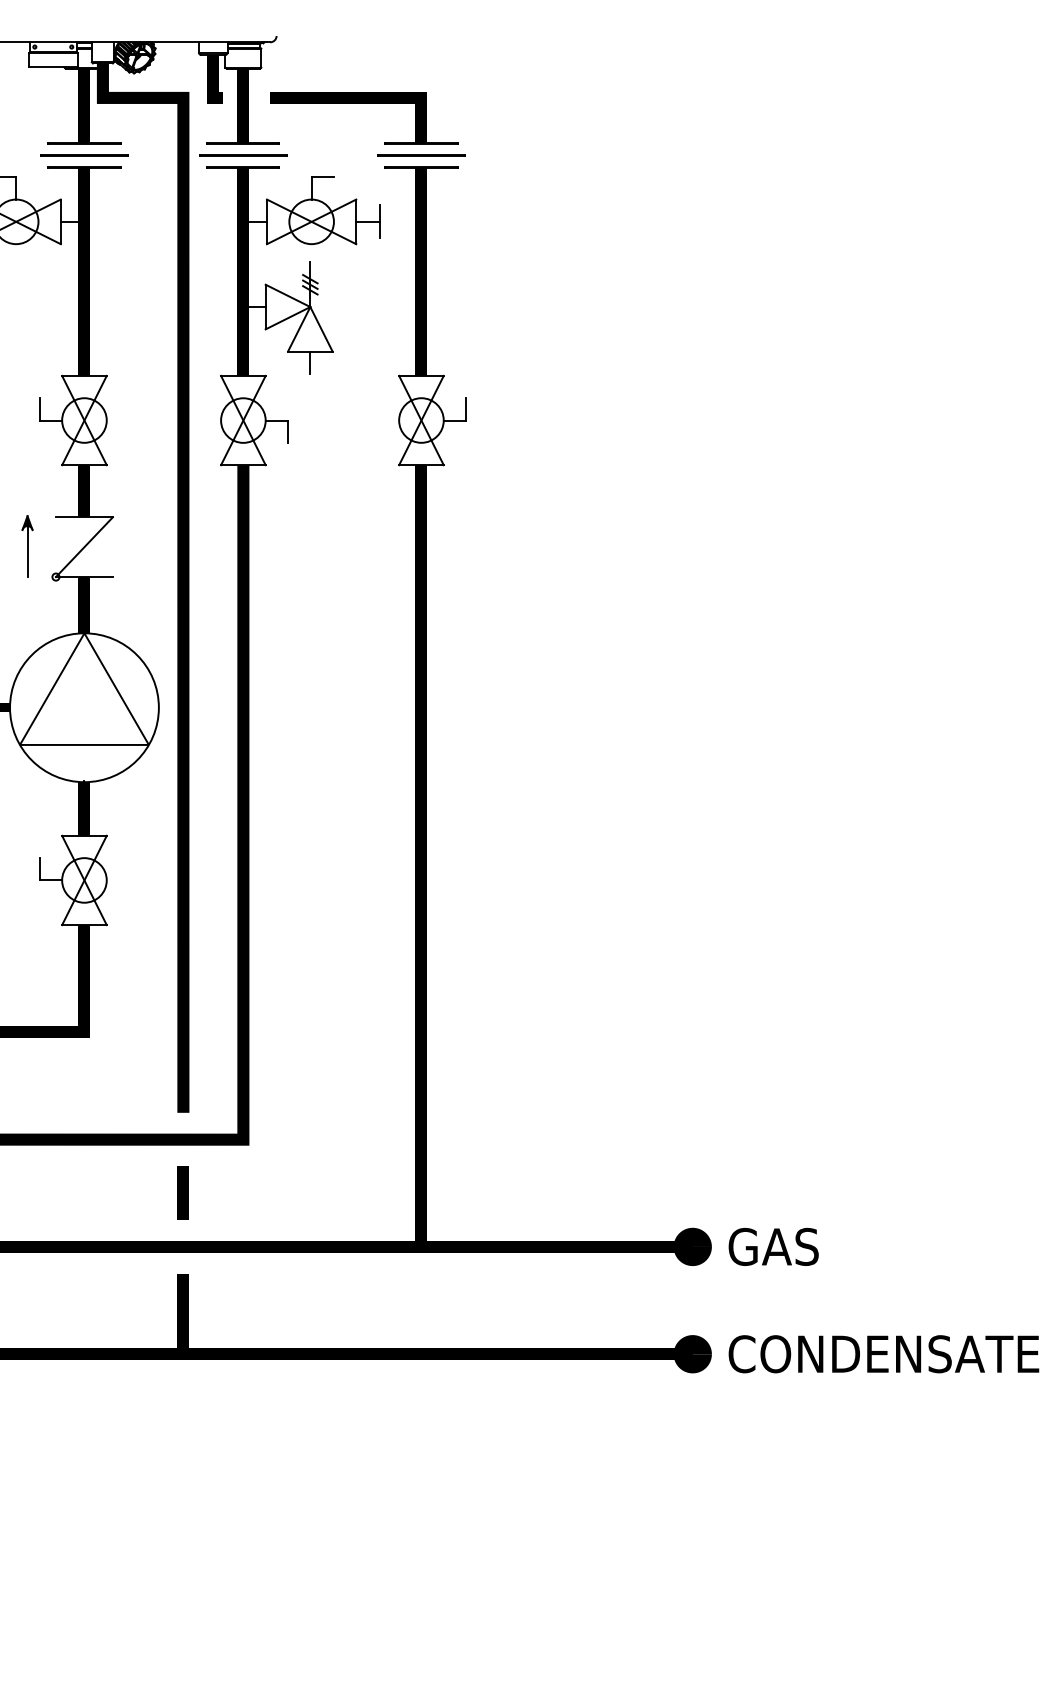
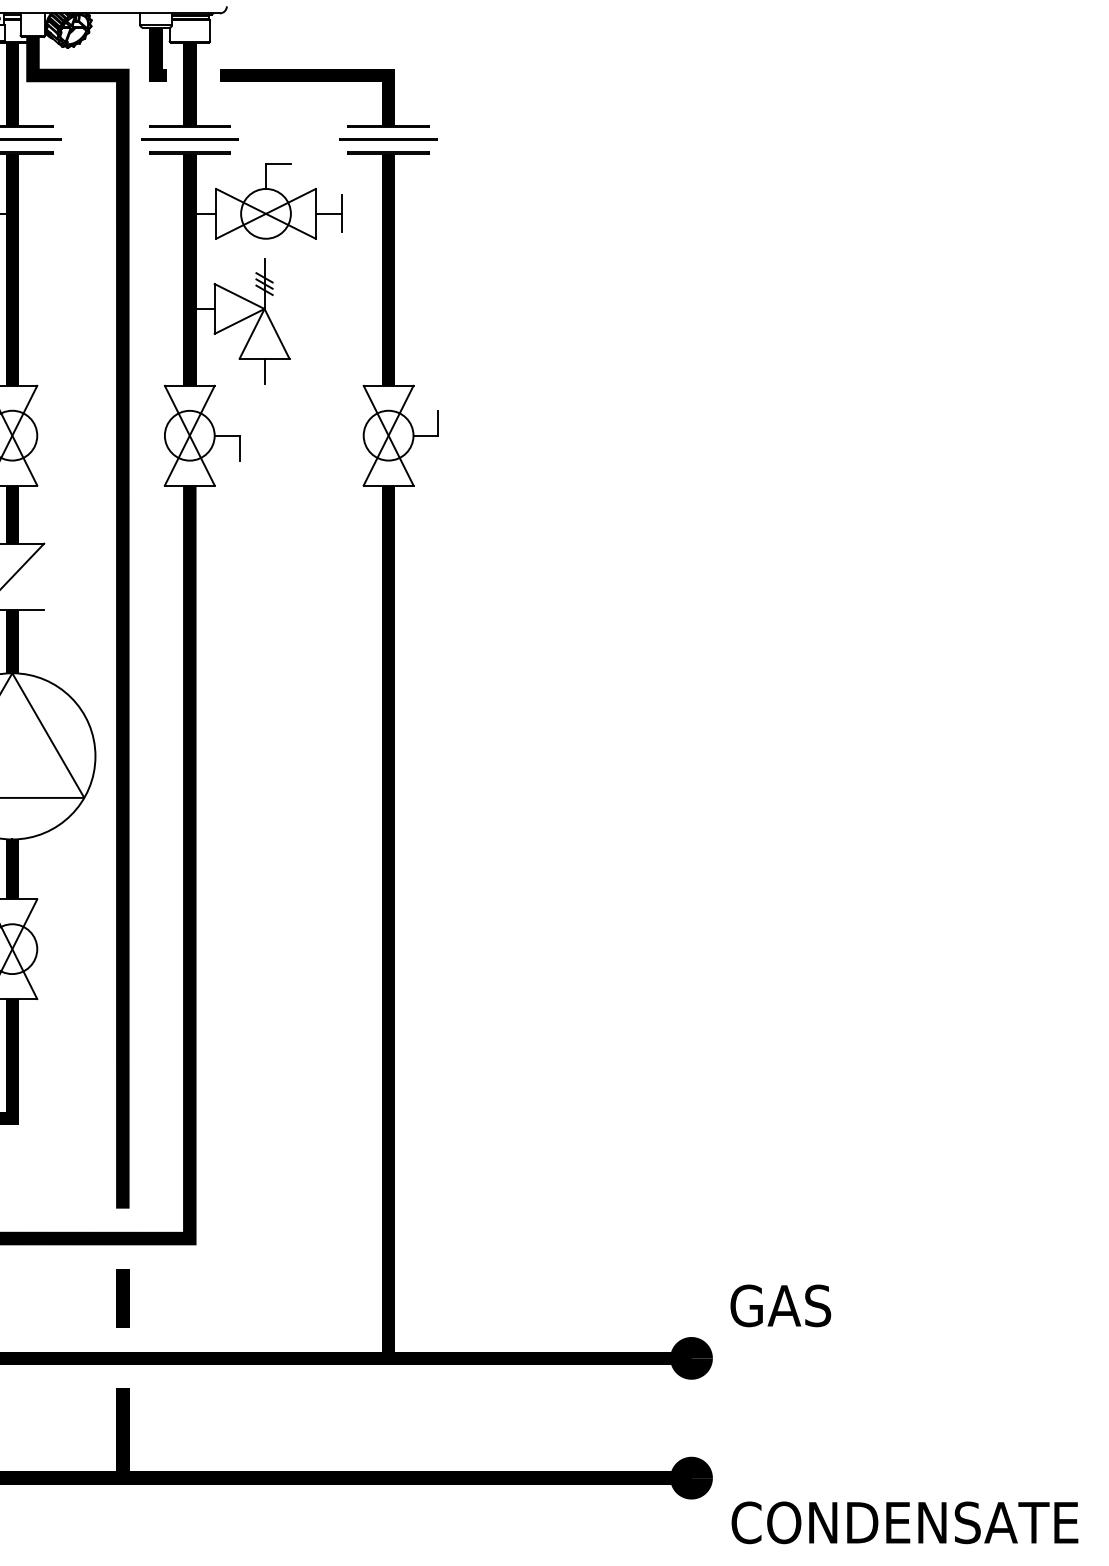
text: (773, 1246) -> (780, 1305), moved
text: (883, 1354) -> (904, 1523), moved

